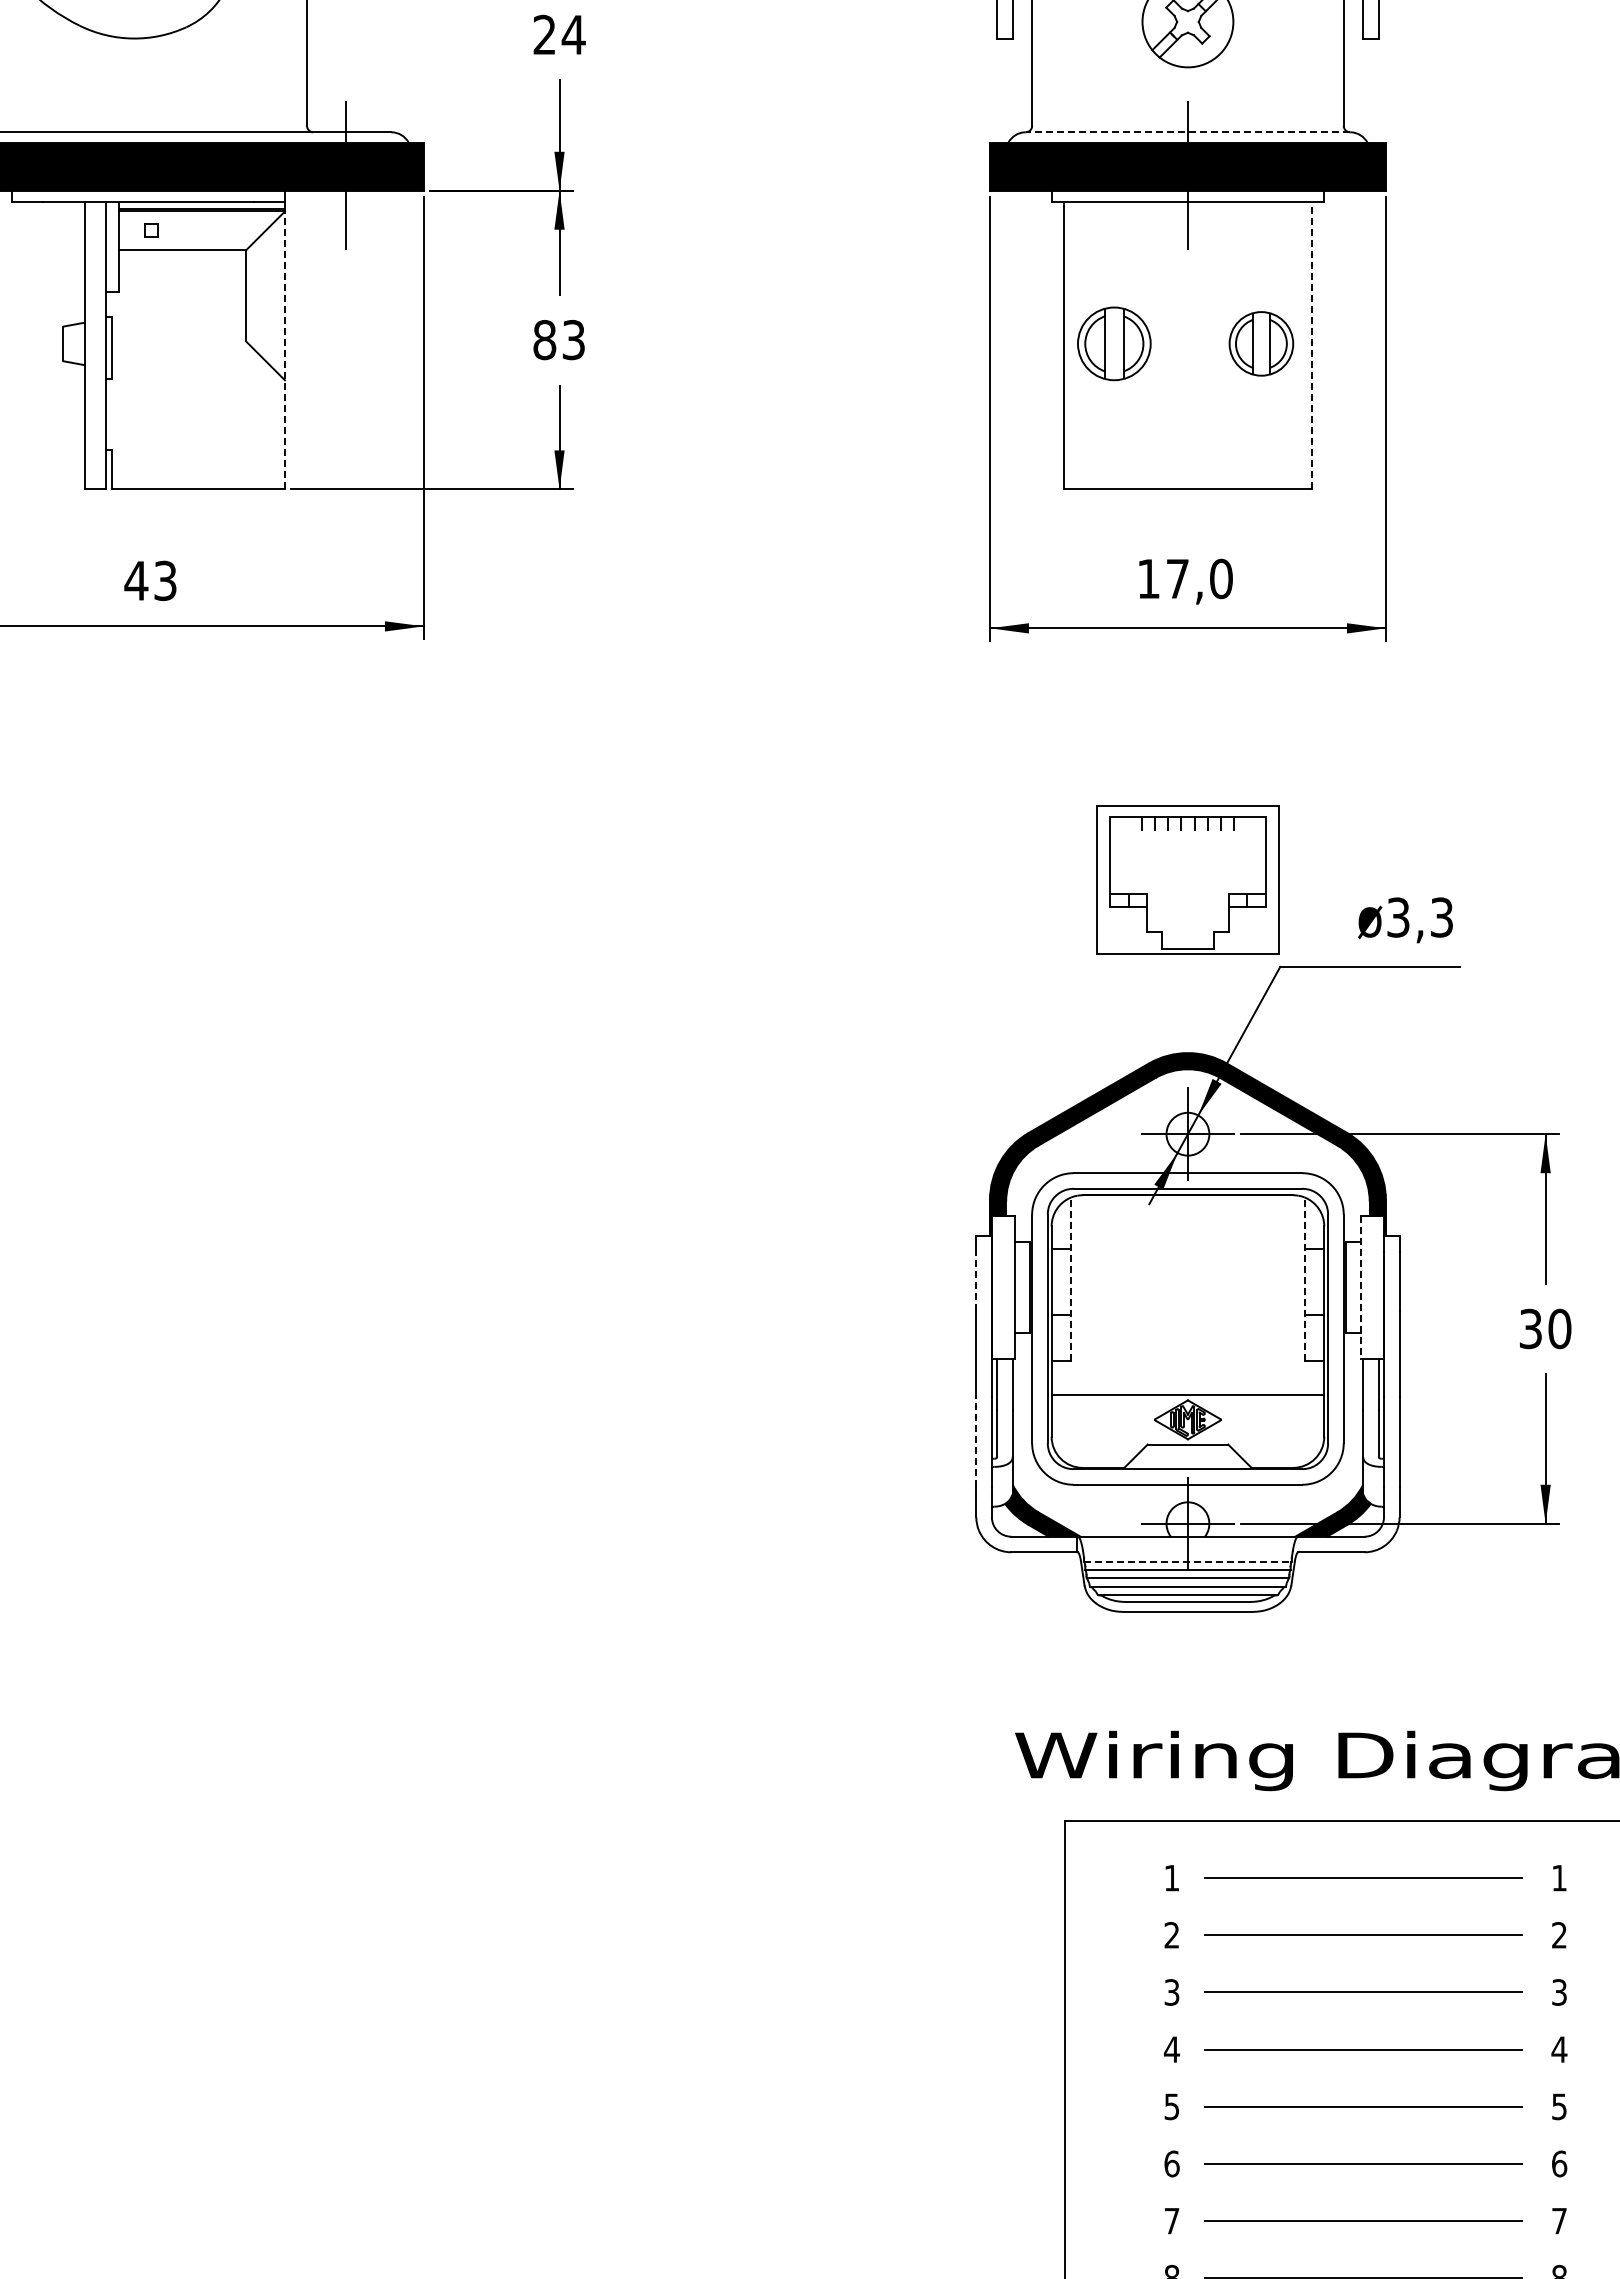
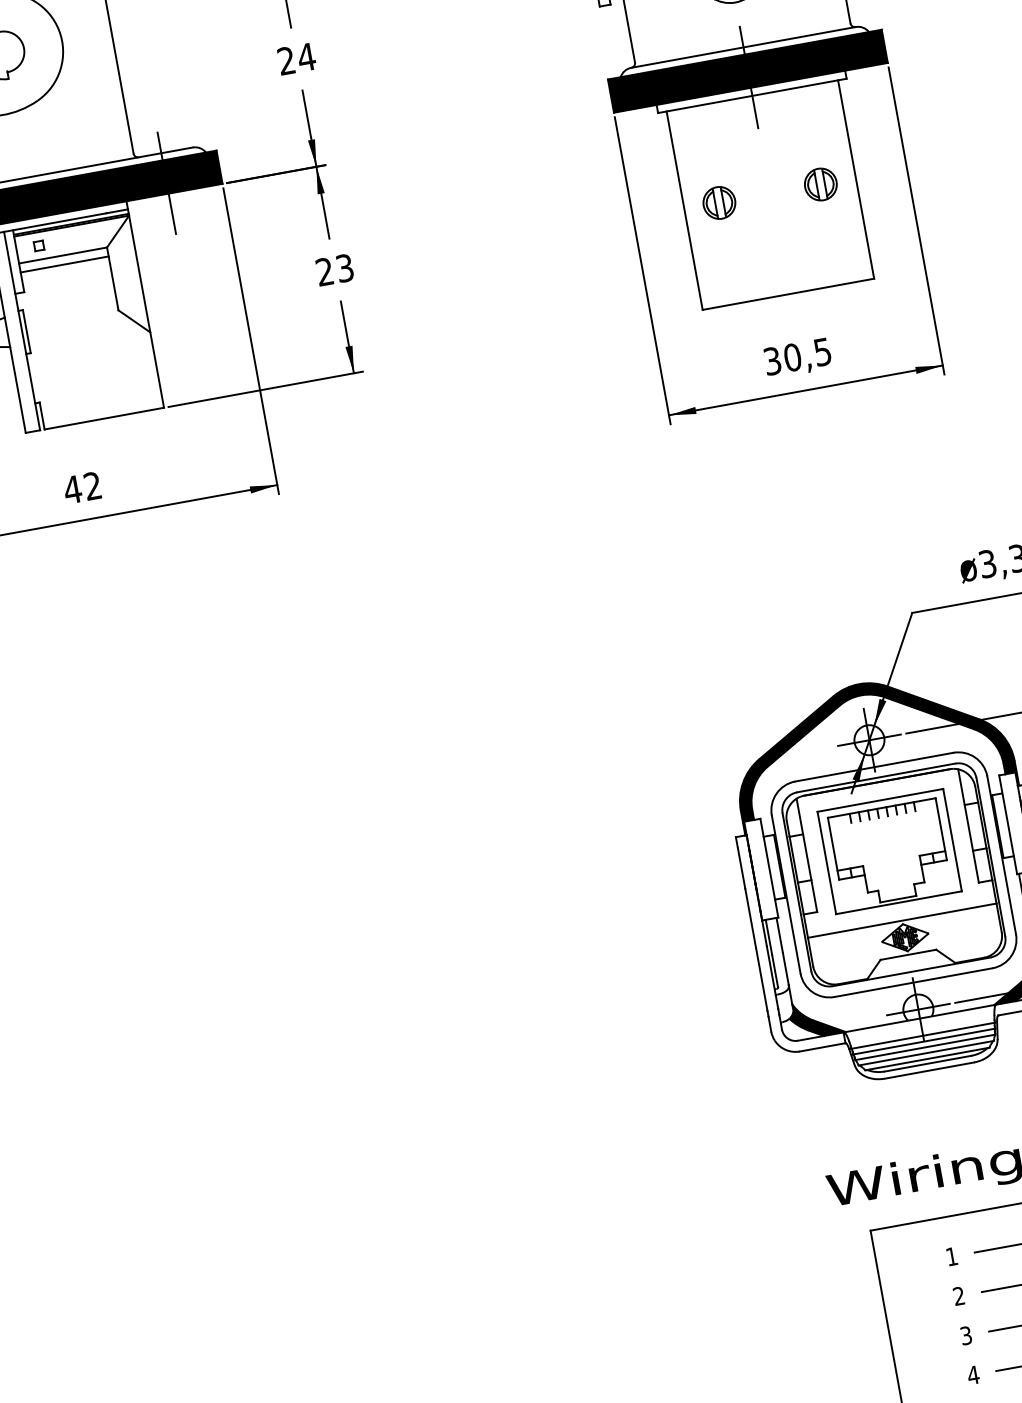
line: (1187, 132) -> (743, 47), dashed -> solid
line: (182, 263) -> (64, 264), added
text: (544, 340) -> (324, 272), 83 -> 23
part: (1114, 343) -> (719, 202), size x0.62
part: (1260, 343) -> (820, 184), size x0.71
line: (1311, 345) -> (855, 179), dashed -> solid
line: (284, 350) -> (146, 311), dashed -> solid
text: (1184, 578) -> (797, 356), 17,0 -> 30,5
text: (165, 581) -> (93, 486), 43 -> 42
part: (1187, 879) -> (889, 851), moved
line: (1071, 1279) -> (807, 855), dashed -> solid
line: (1304, 1279) -> (968, 826), dashed -> solid
line: (976, 1280) -> (741, 867), dashed -> solid
line: (1360, 1288) -> (1008, 825), dashed -> solid
line: (976, 1441) -> (761, 979), dashed -> solid
line: (1187, 1561) -> (922, 1035), dashed -> solid

